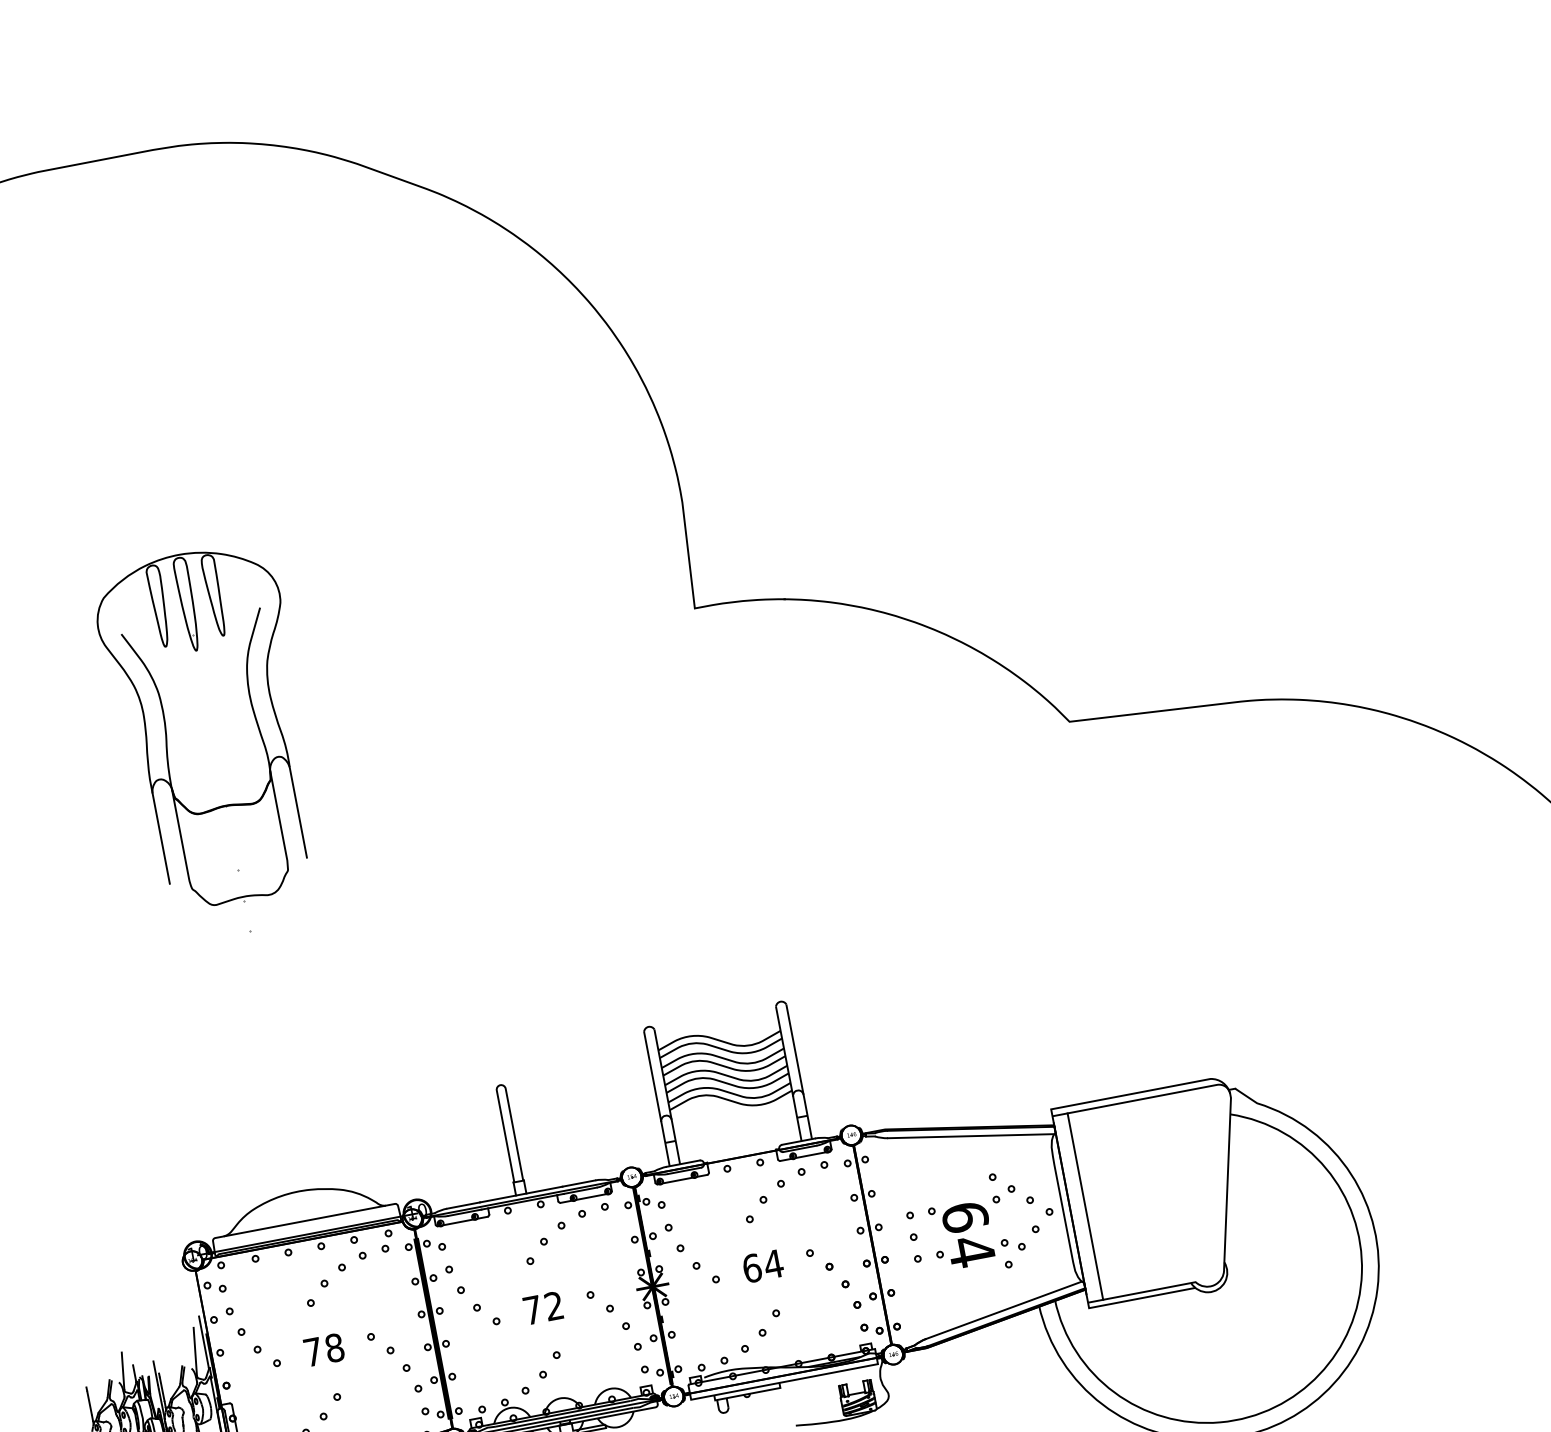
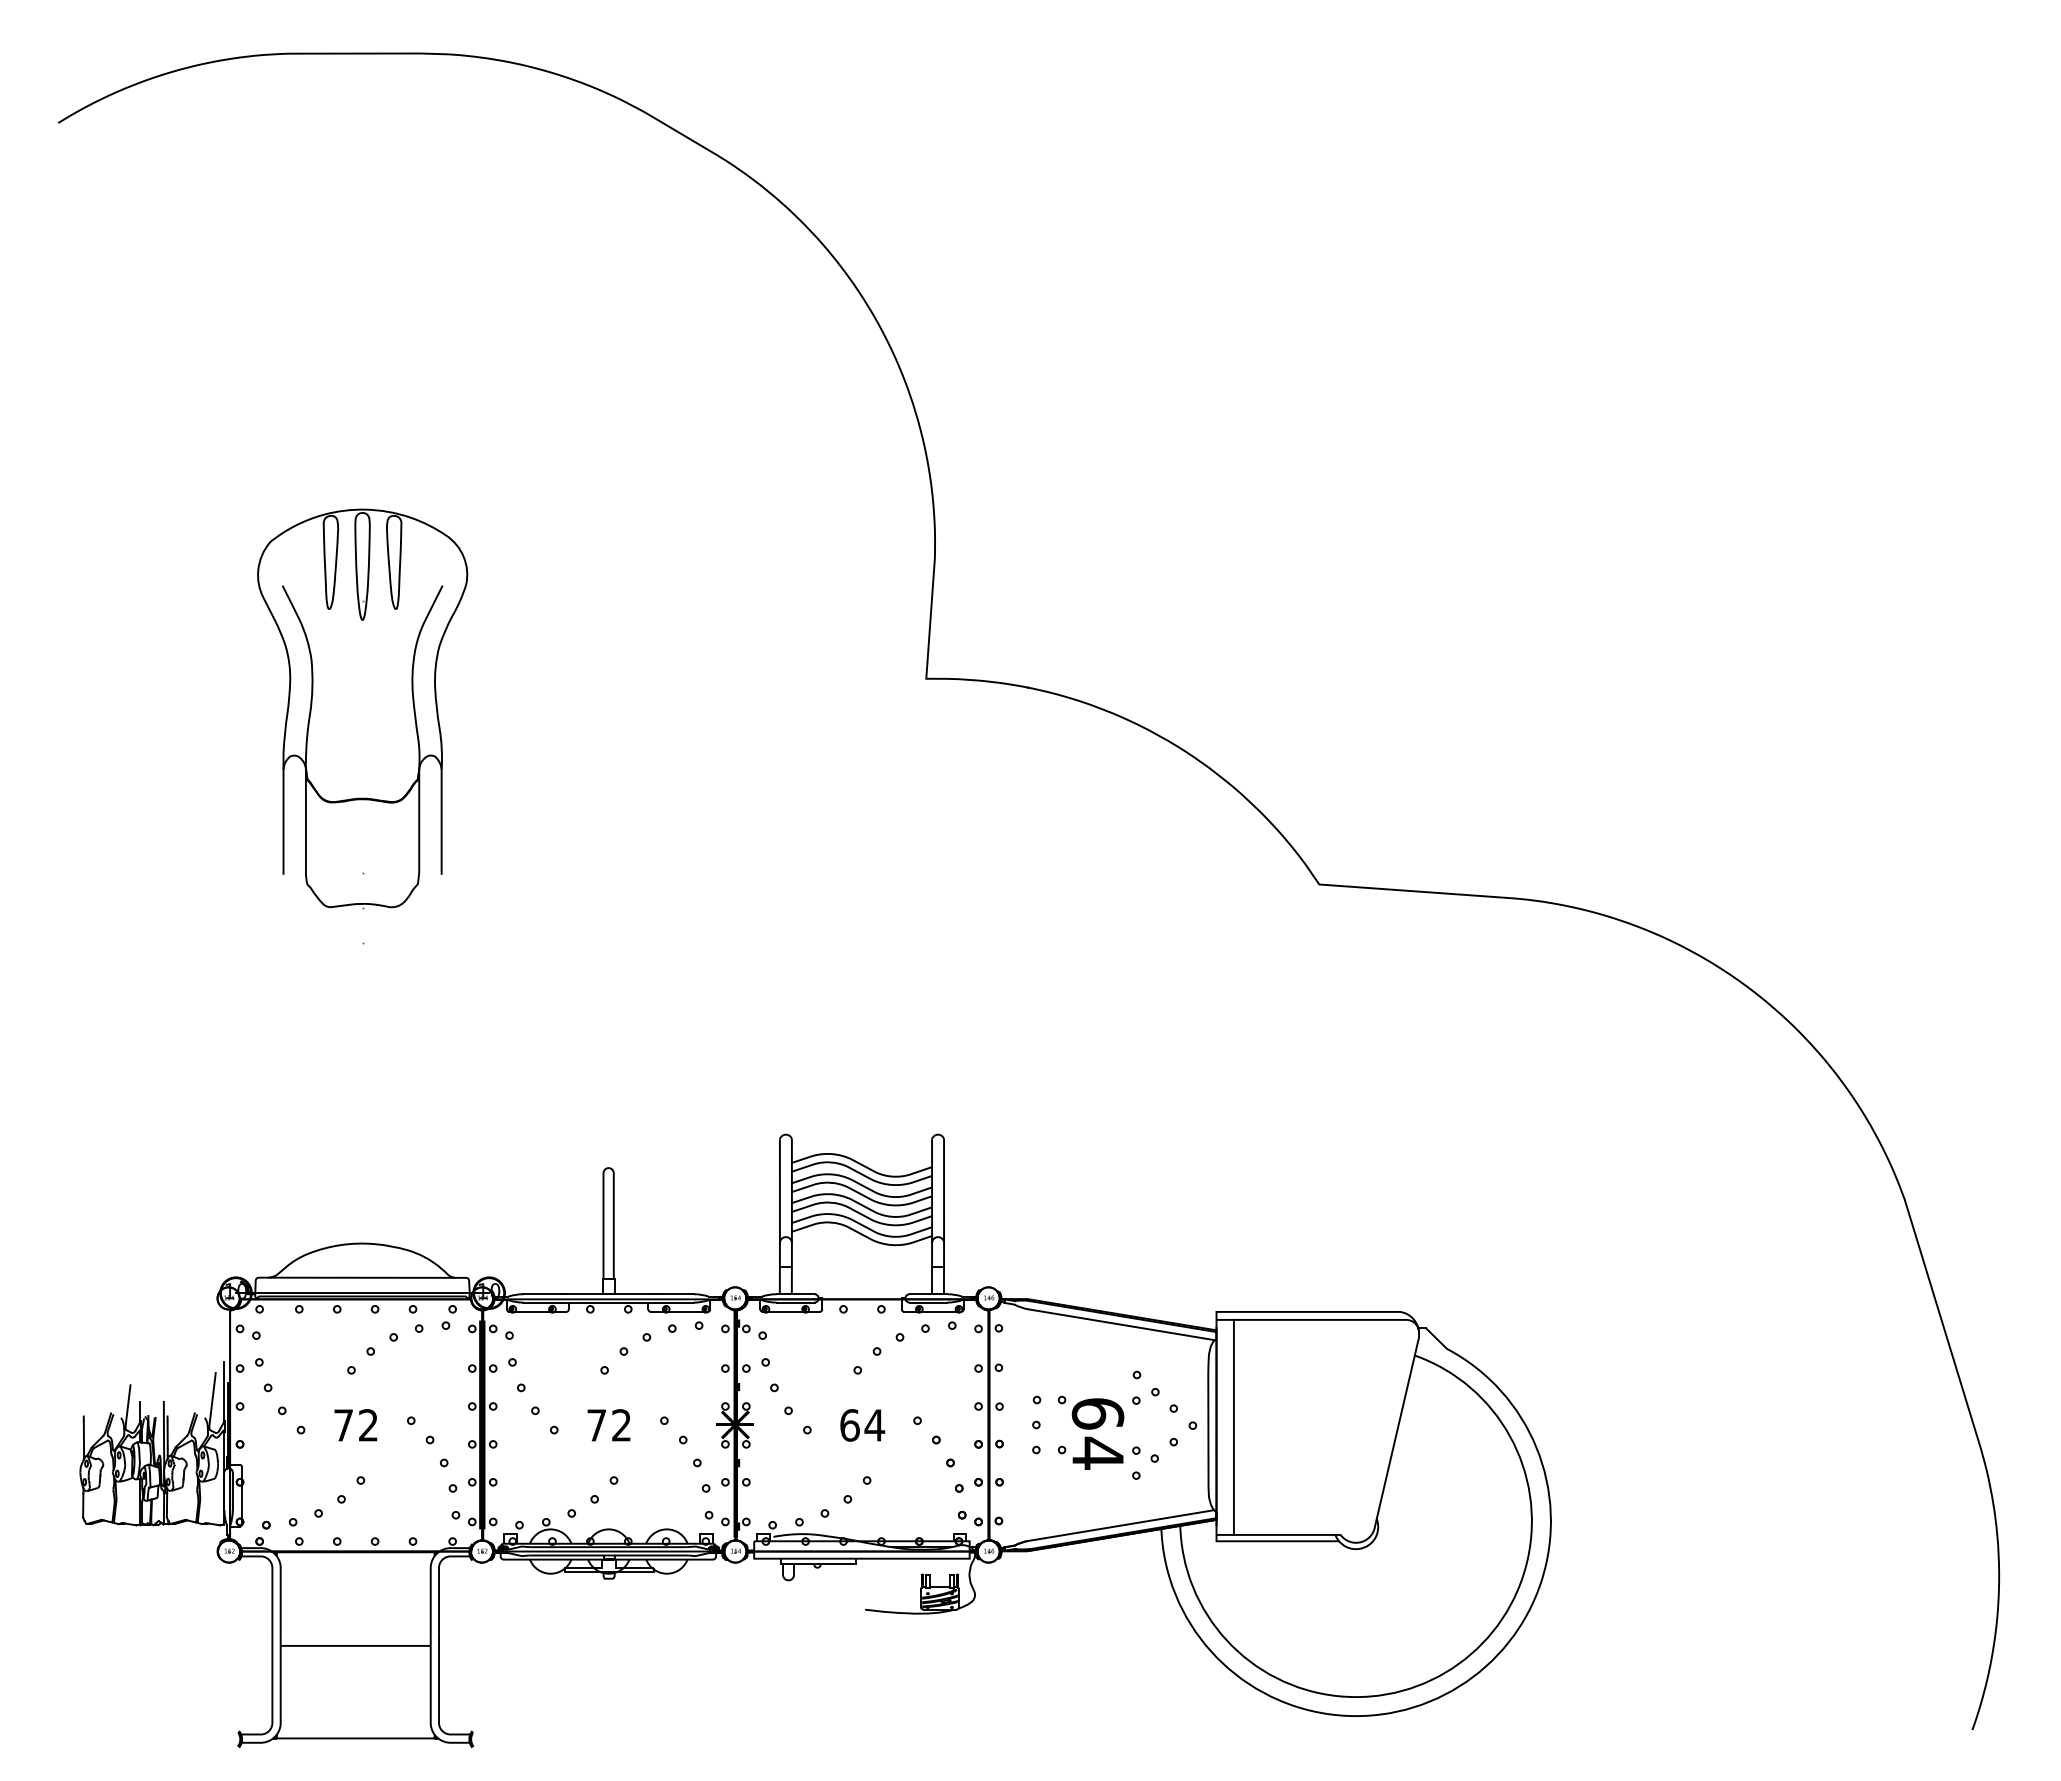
text: (334, 1348) -> (368, 1425), 78 -> 72

